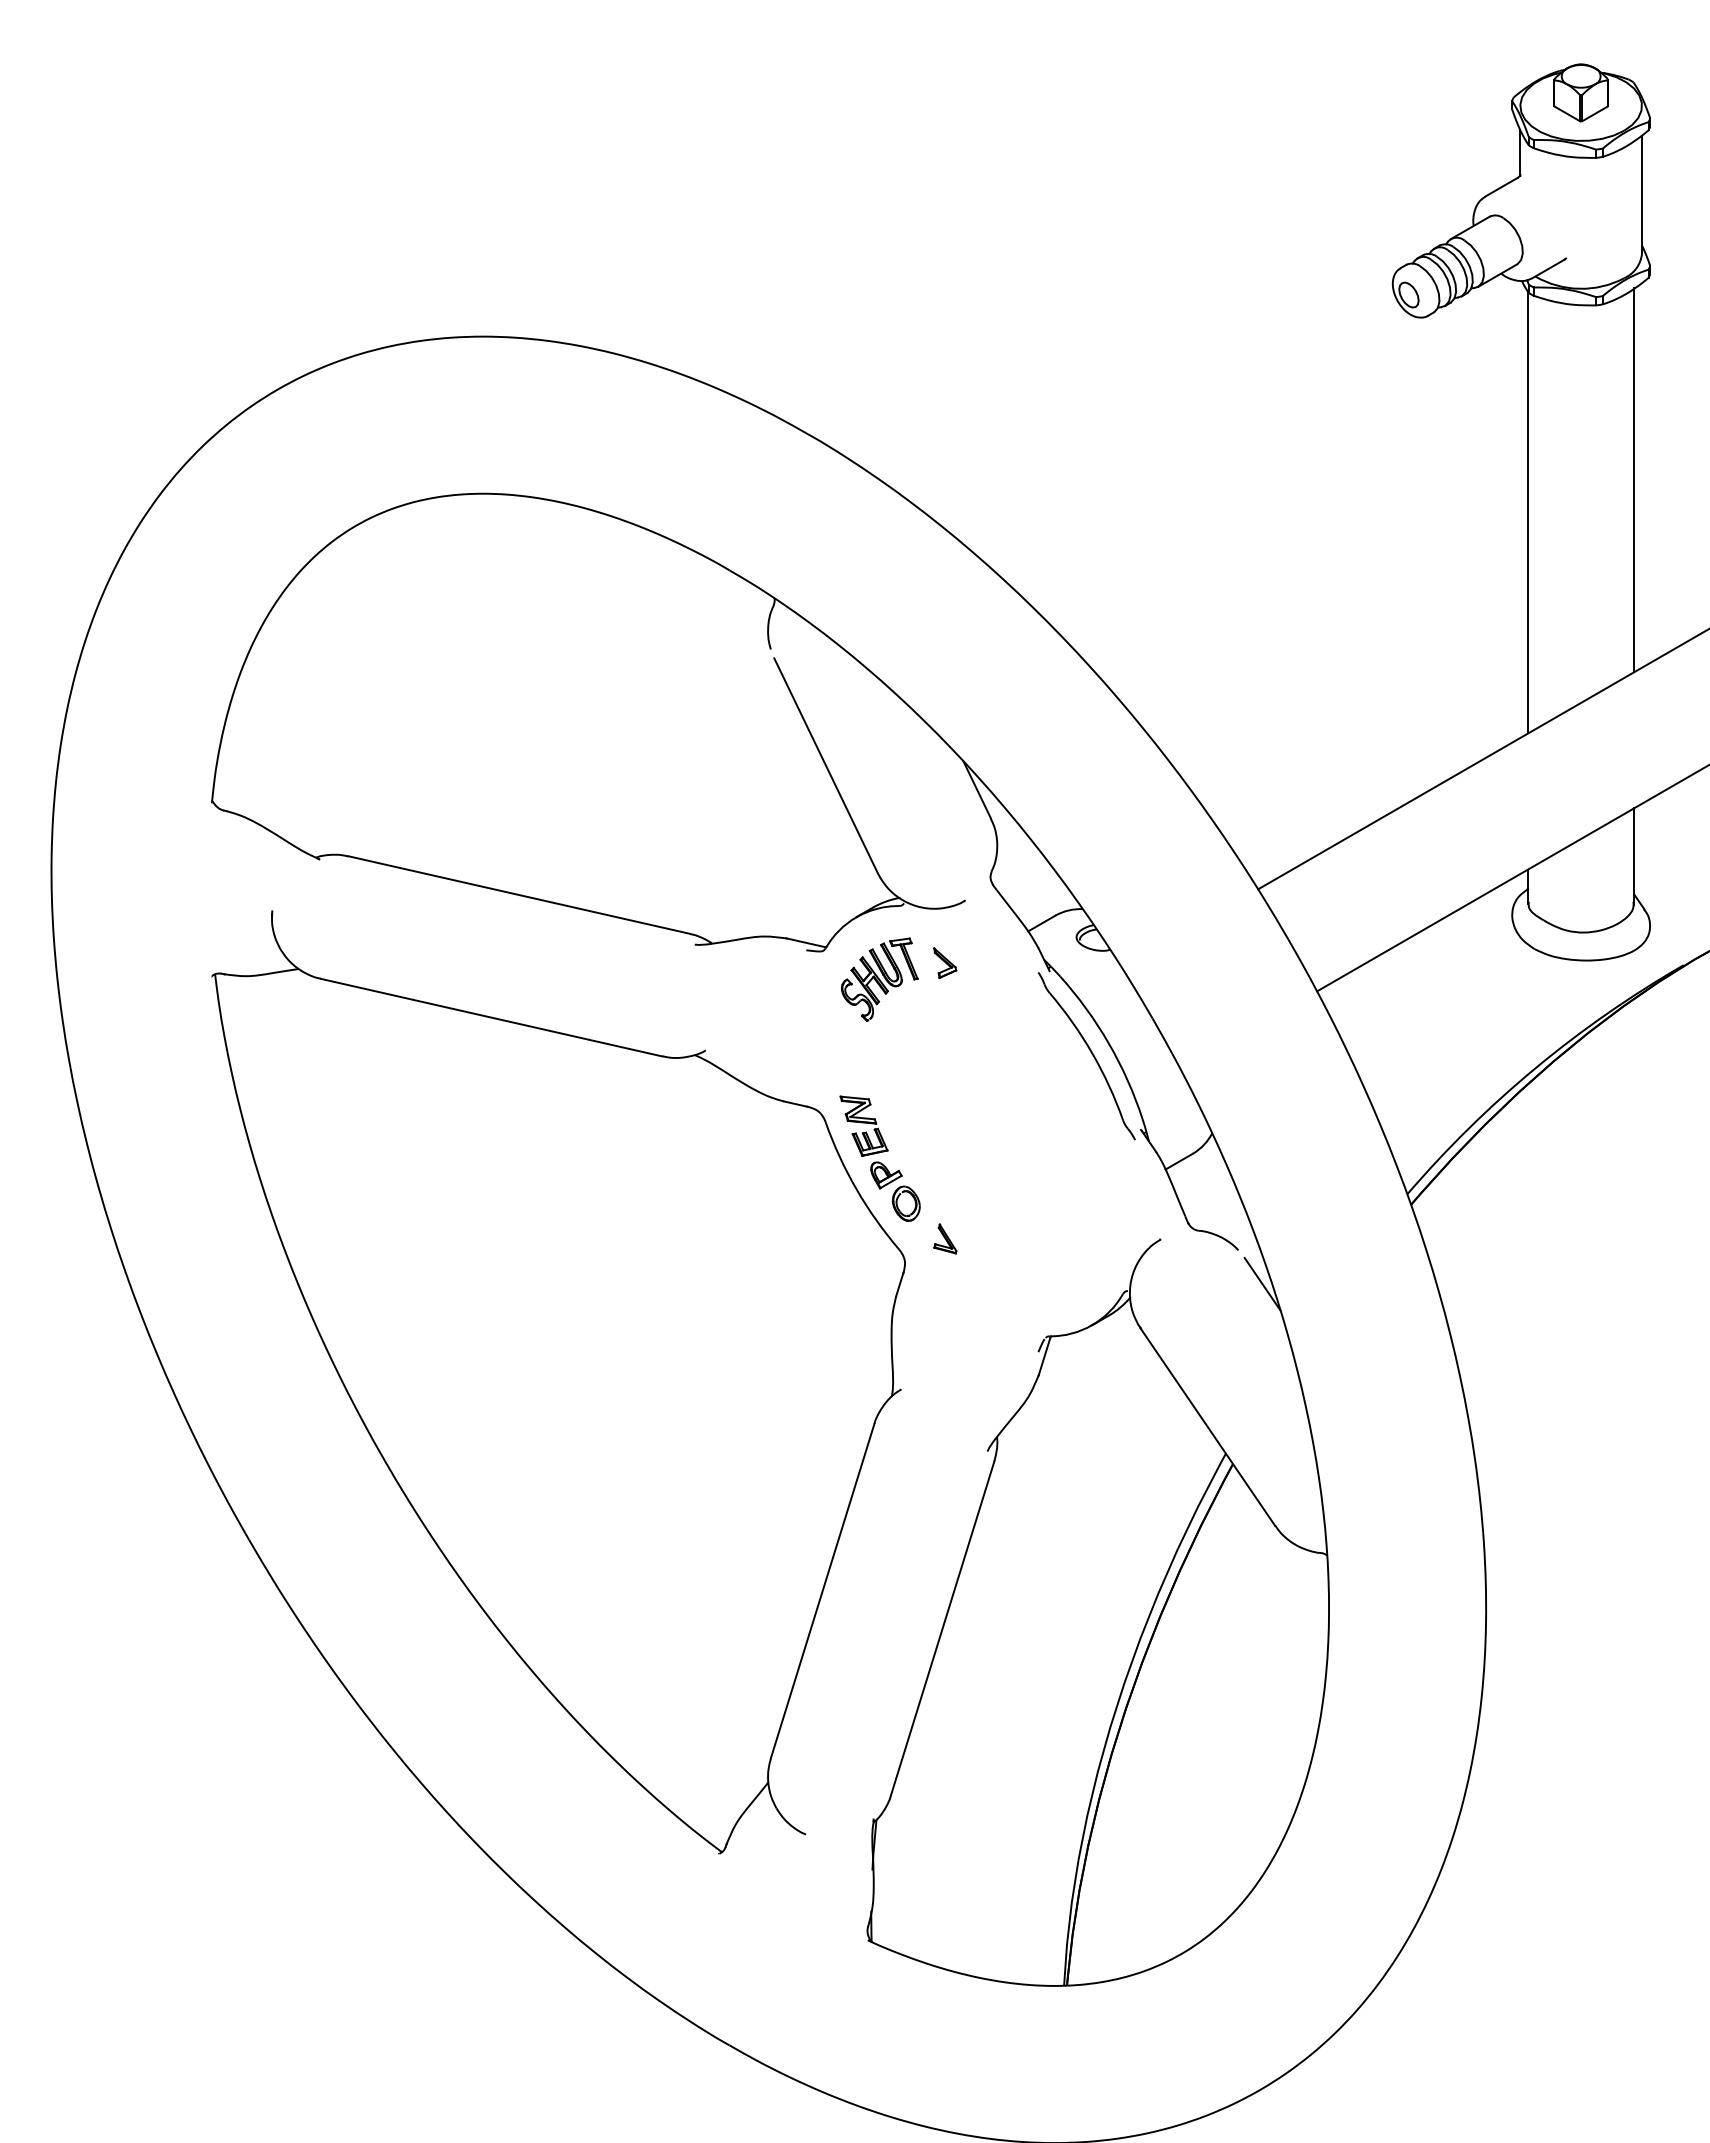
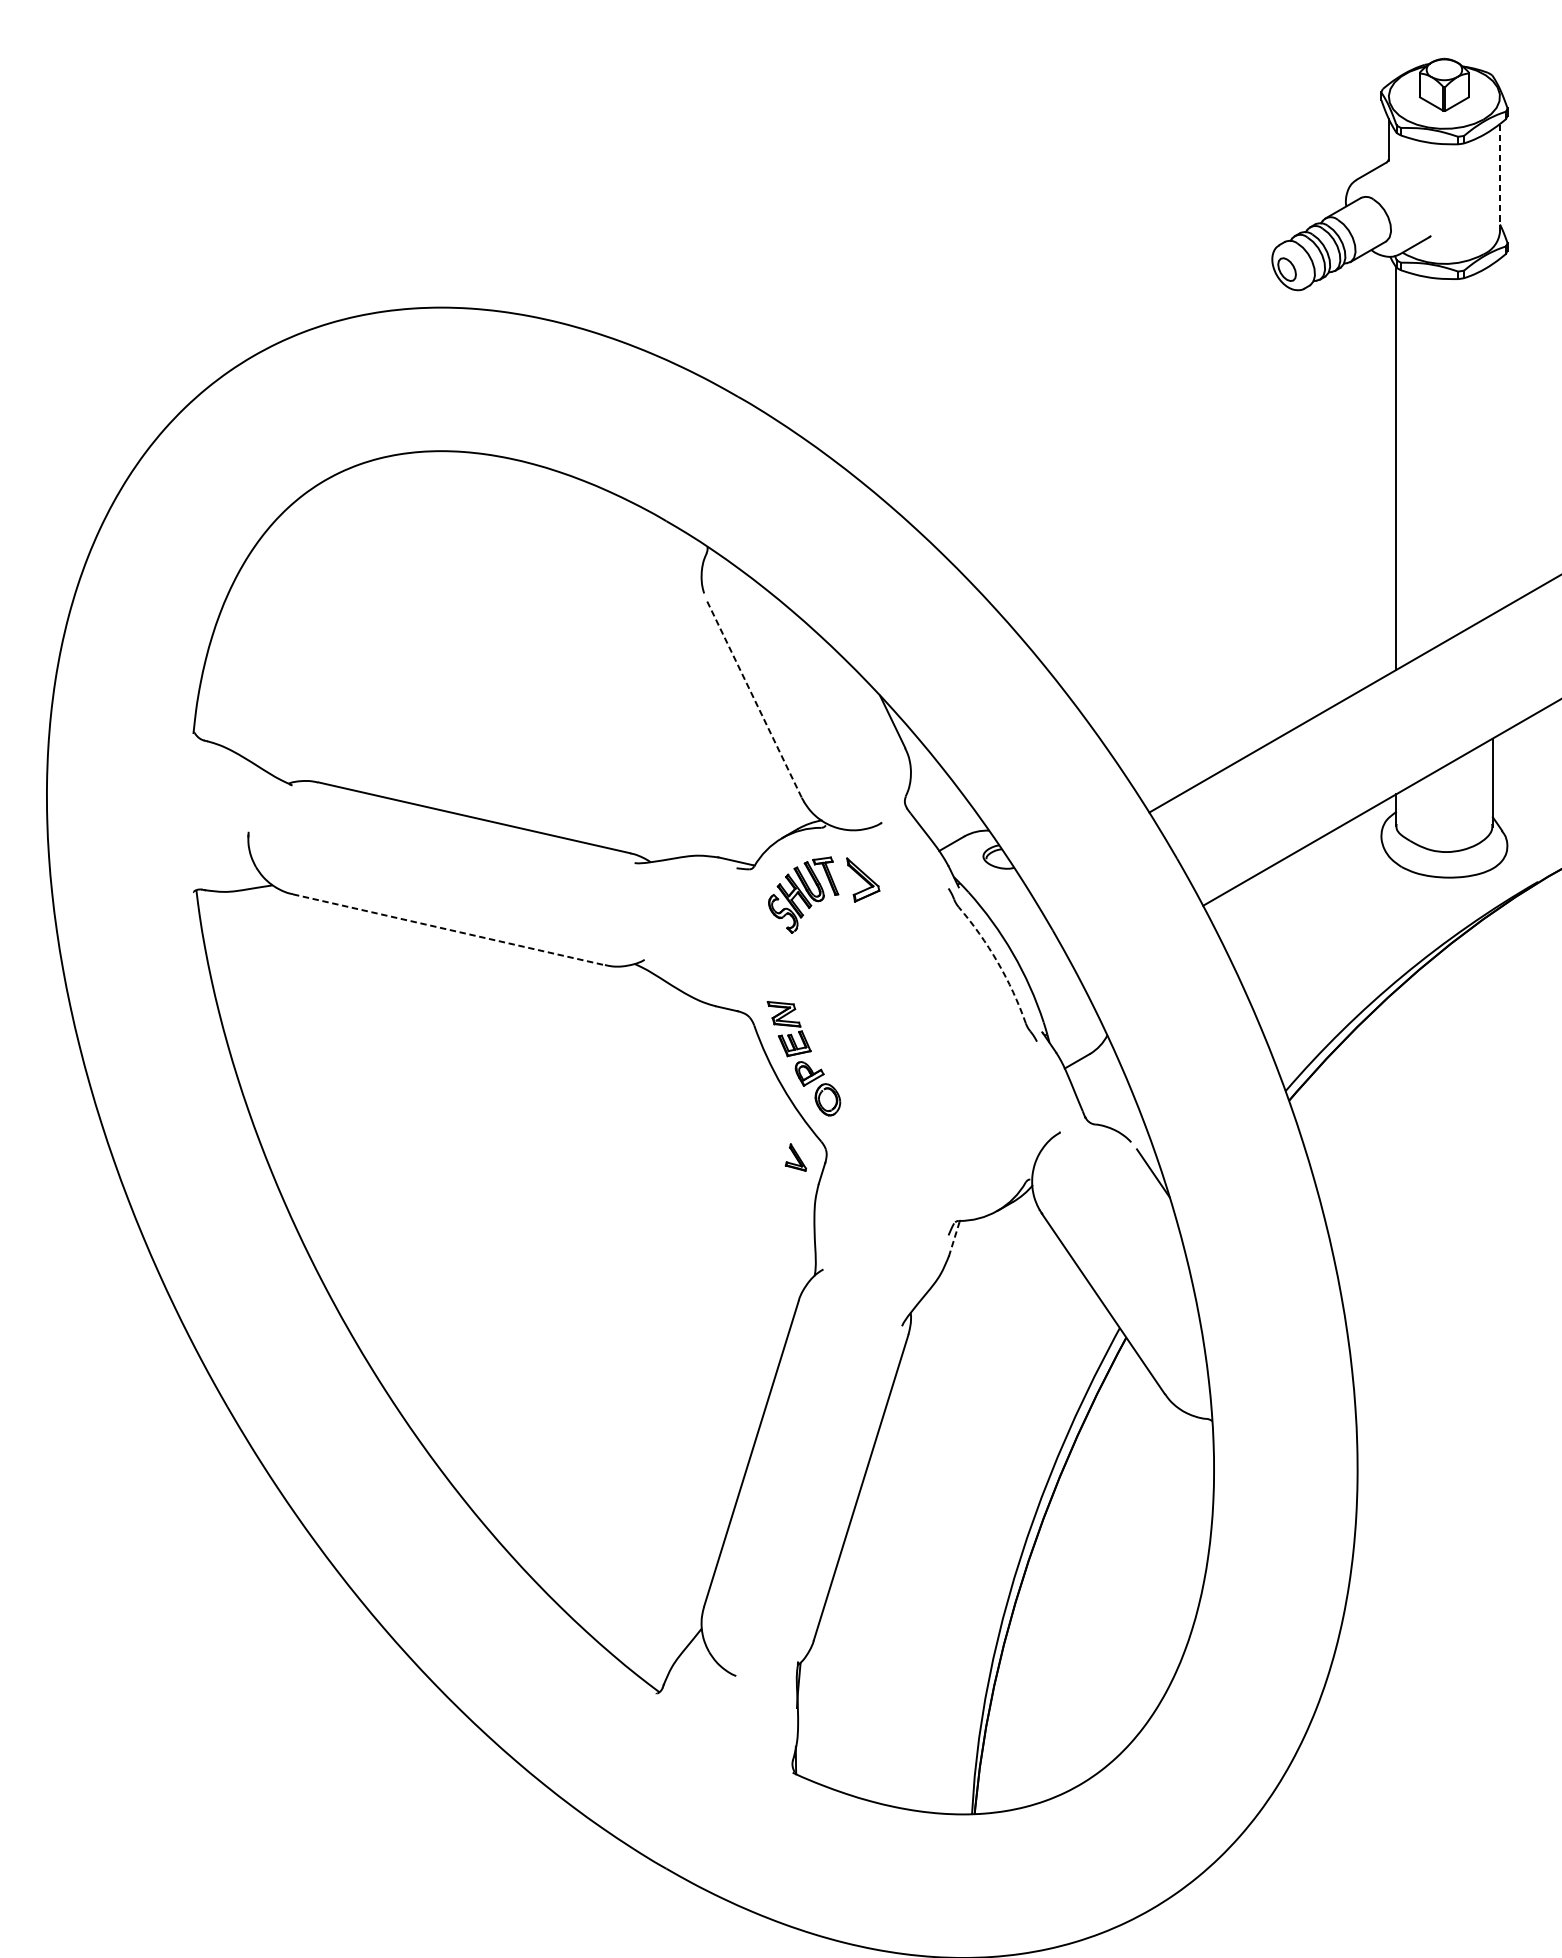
line: (1642, 194) -> (1500, 177), solid -> dashed
line: (1634, 480) -> (1493, 439), removed
line: (826, 766) -> (754, 700), solid -> dashed
part: (945, 962) -> (863, 879), size x1.6
line: (492, 1017) -> (449, 929), solid -> dashed
arc: (1092, 1053) -> (997, 962), solid -> dashed
part: (945, 1238) -> (796, 1157), moved
line: (1044, 1356) -> (954, 1239), solid -> dashed

